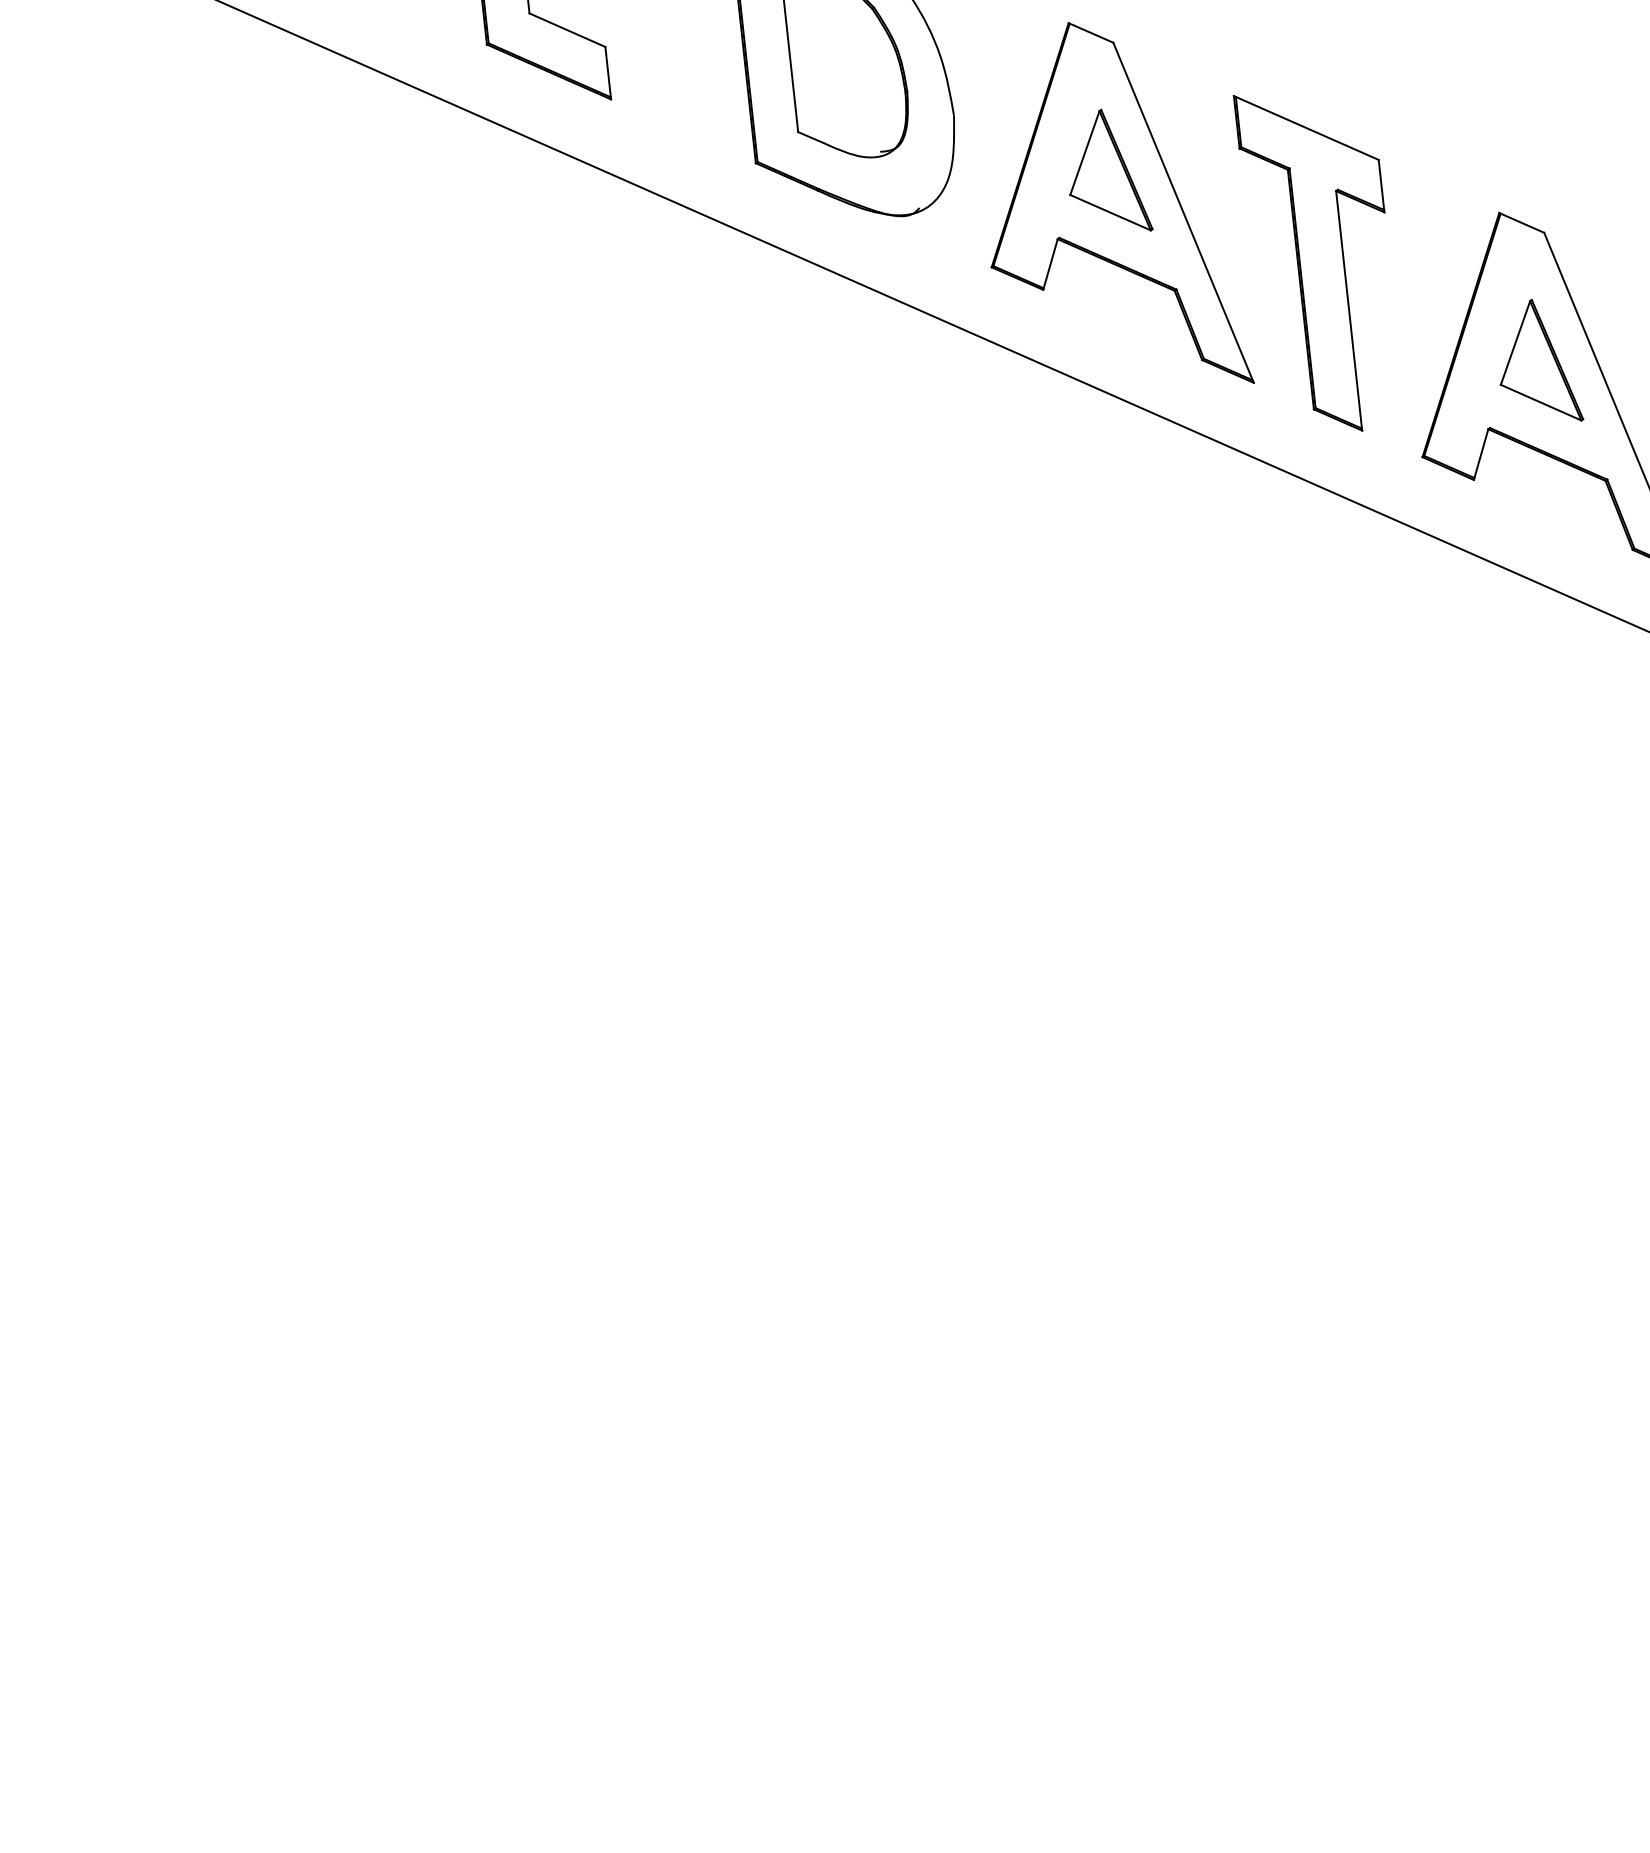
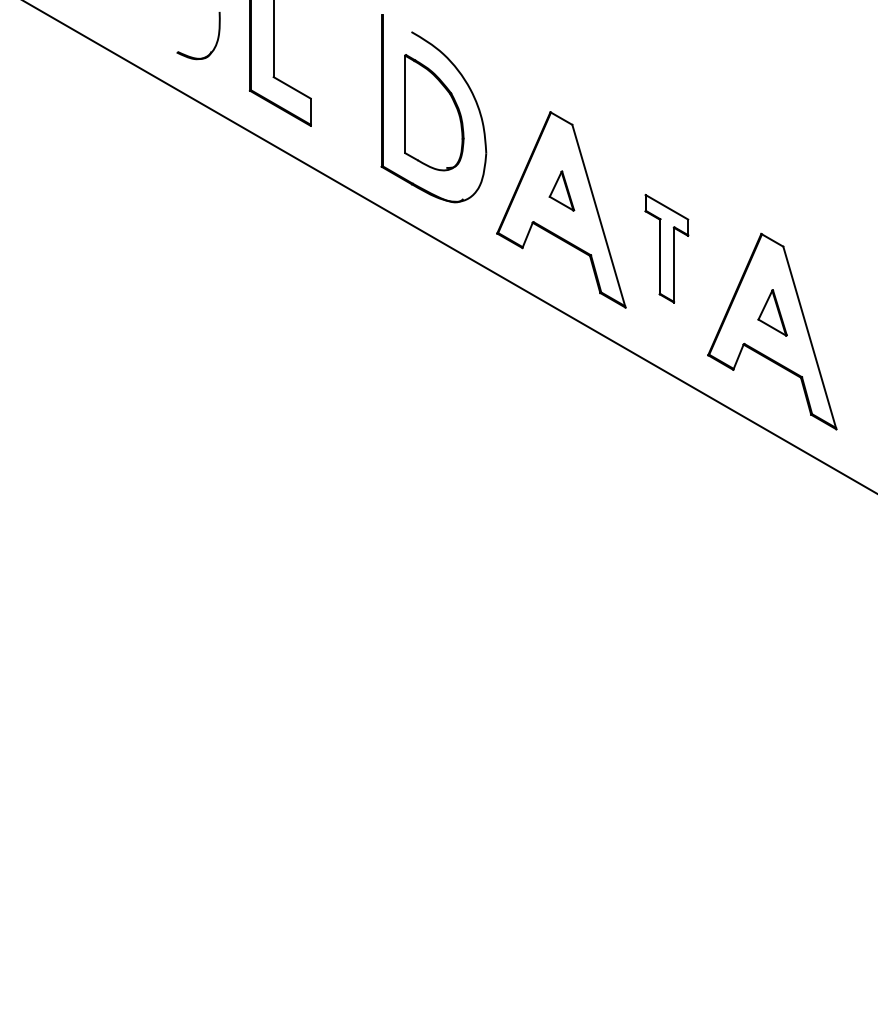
part: (1106, 171) -> (561, 190), size x0.6
part: (1320, 260) -> (666, 248), size x0.6
part: (1537, 361) -> (772, 312), size x0.7

